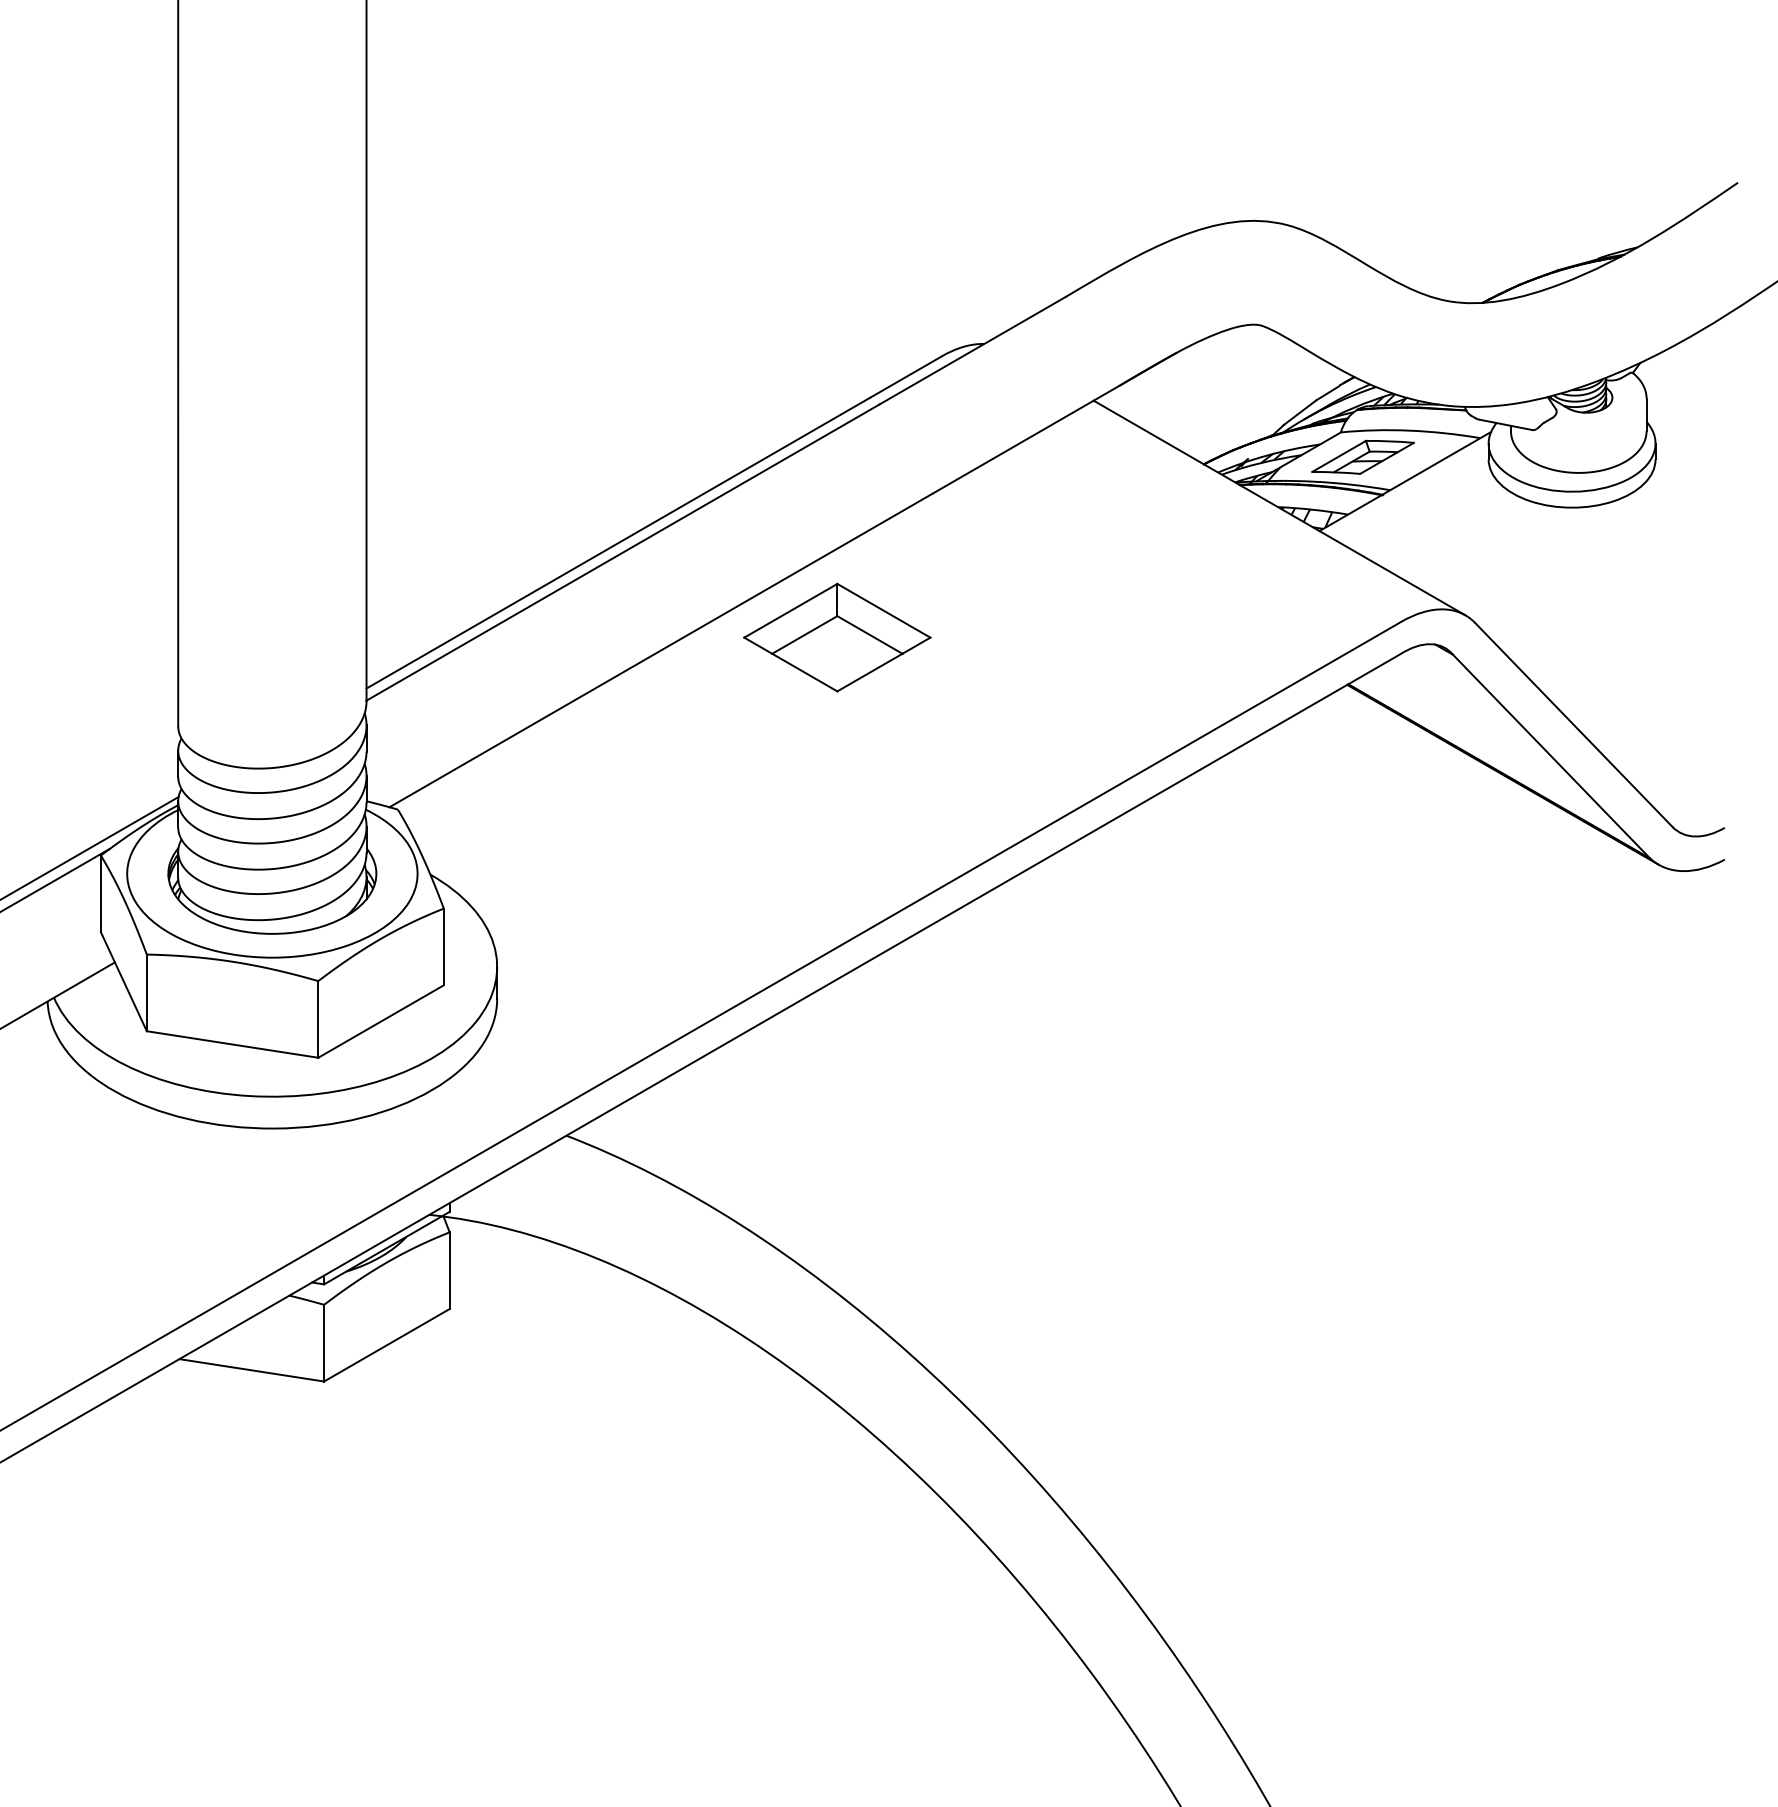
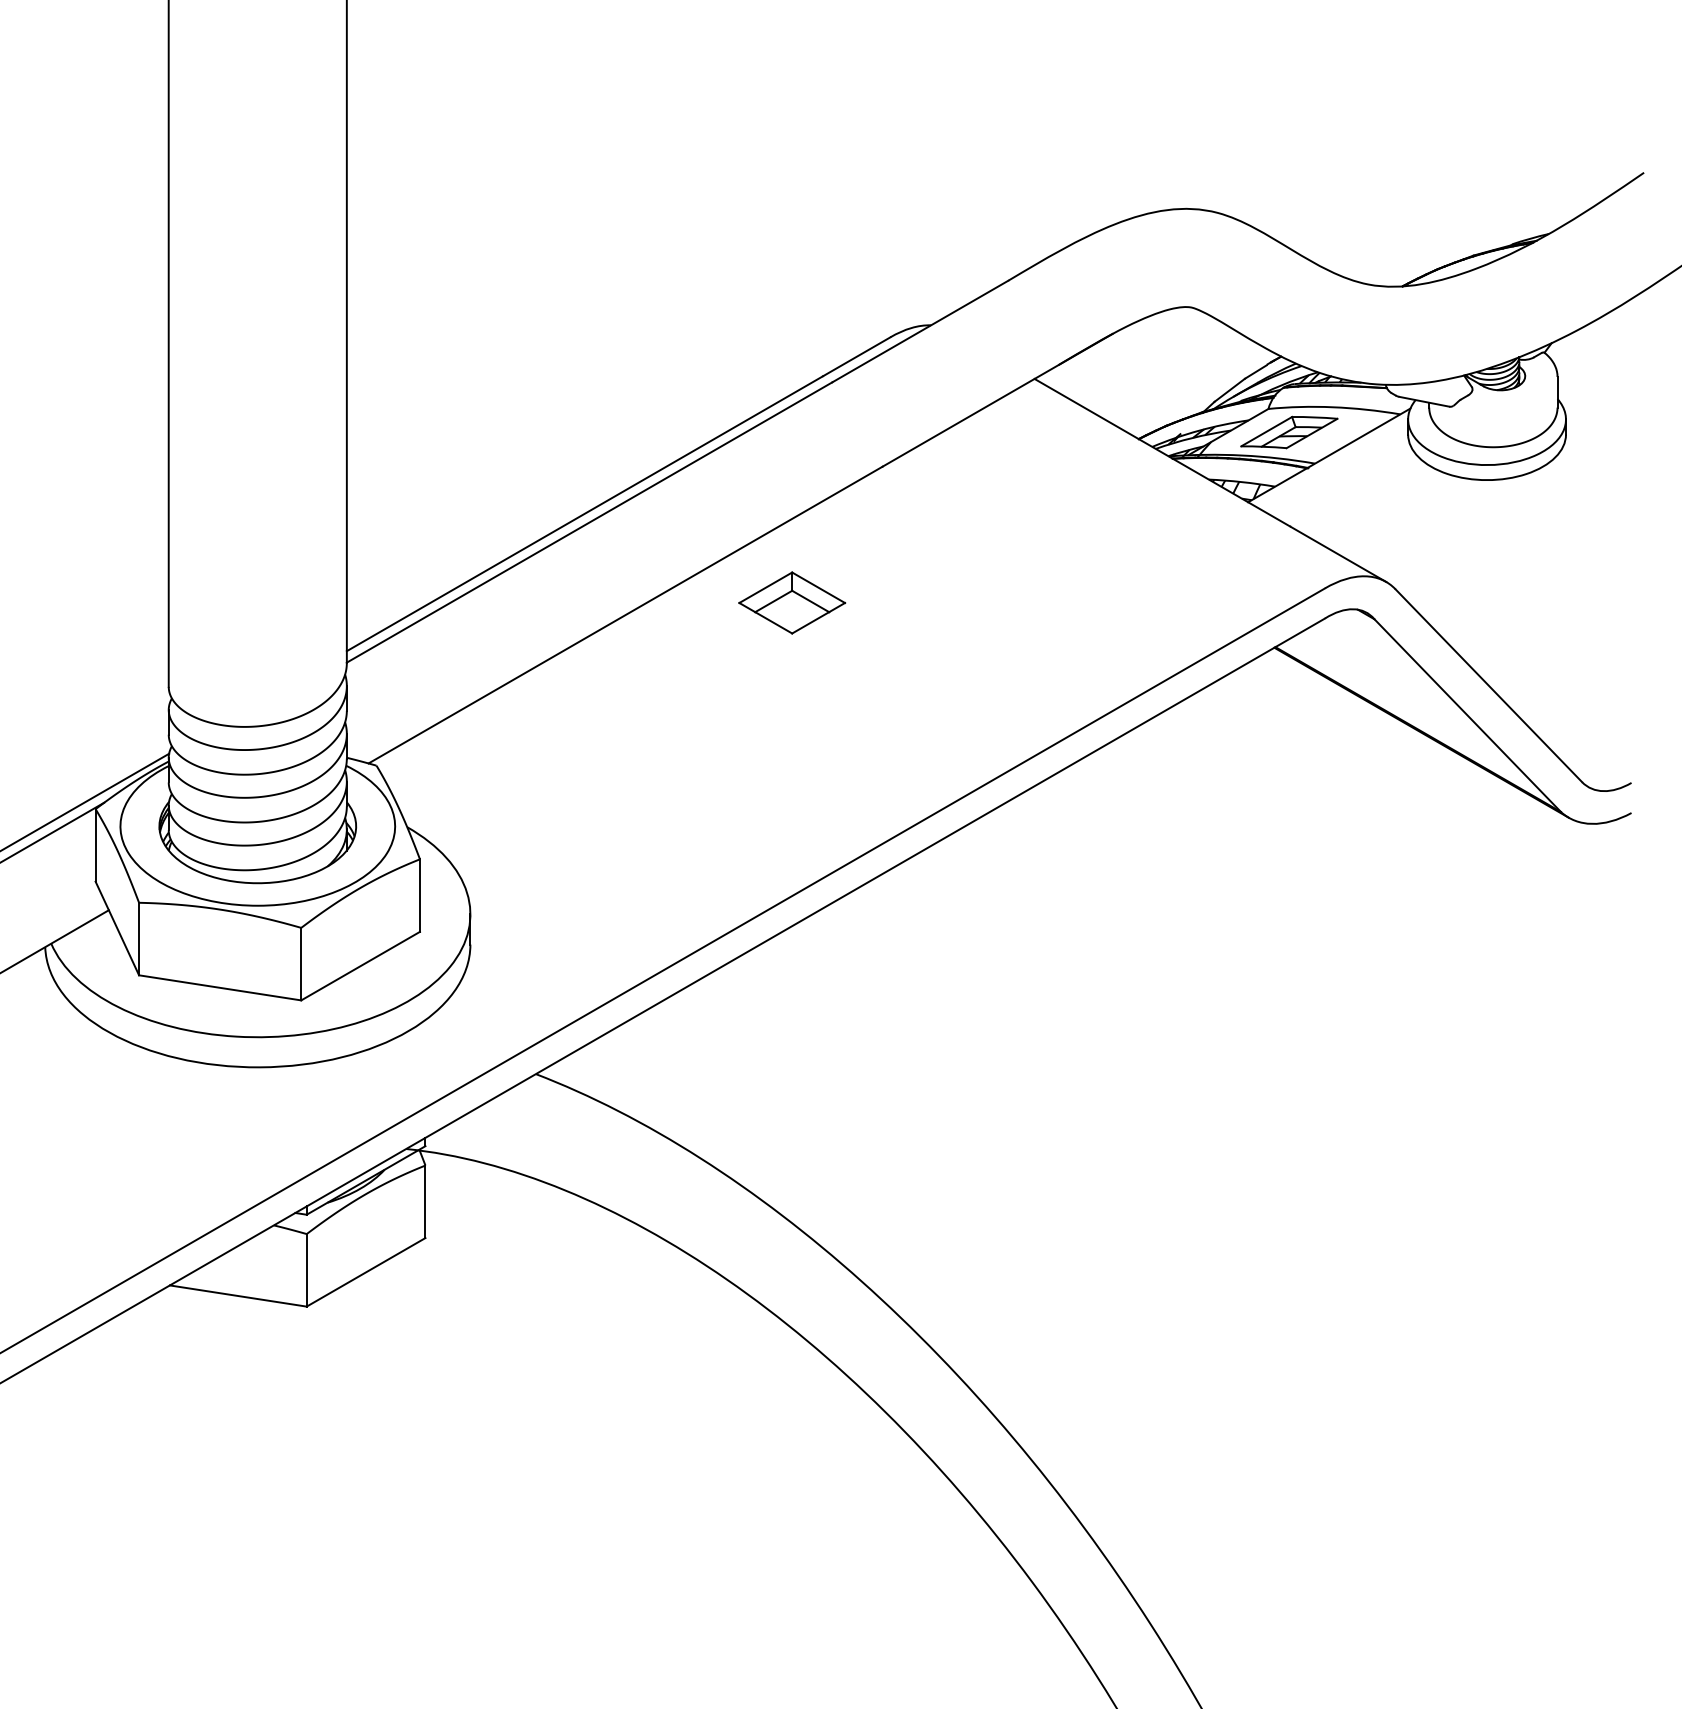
part: (837, 637) -> (792, 602), size x0.6

